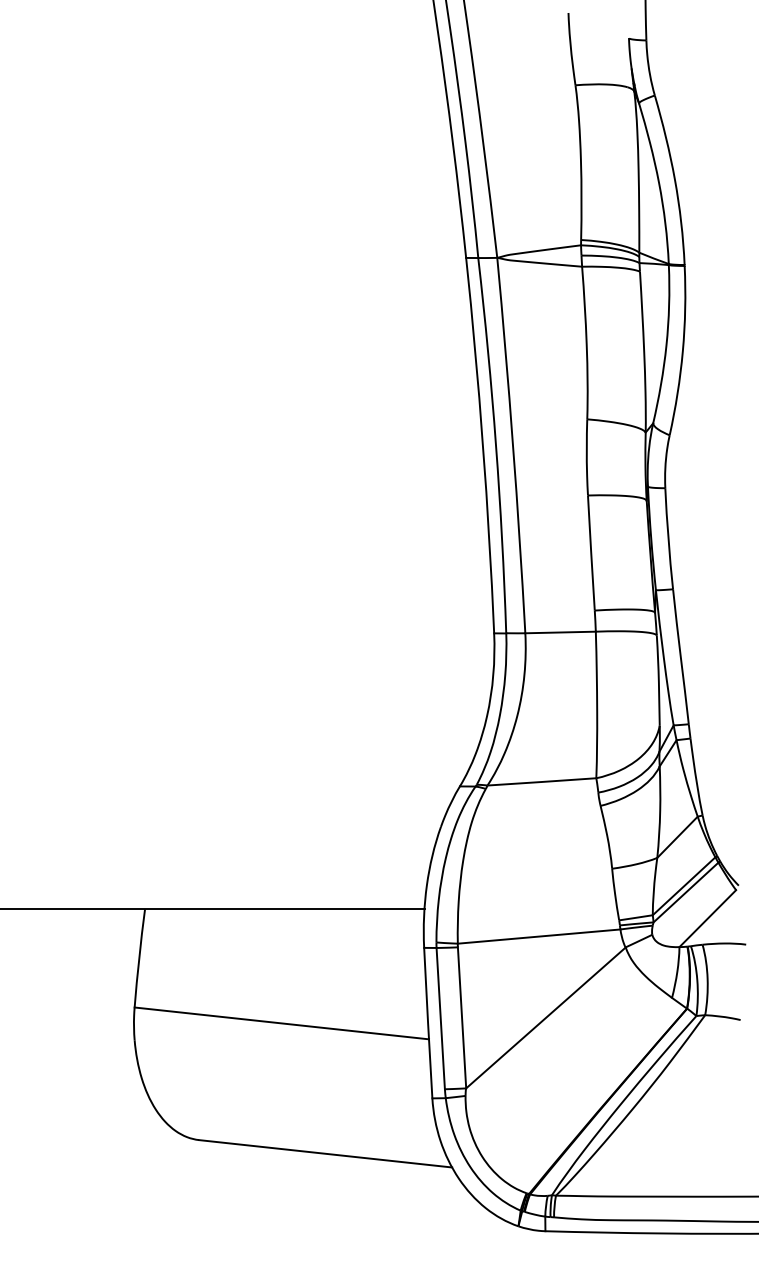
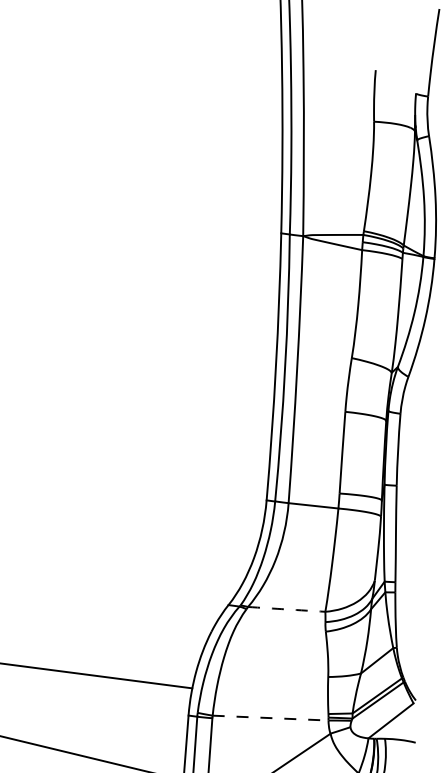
arc: (541, 781) -> (286, 609), solid -> dashed
line: (539, 936) -> (270, 718), solid -> dashed

